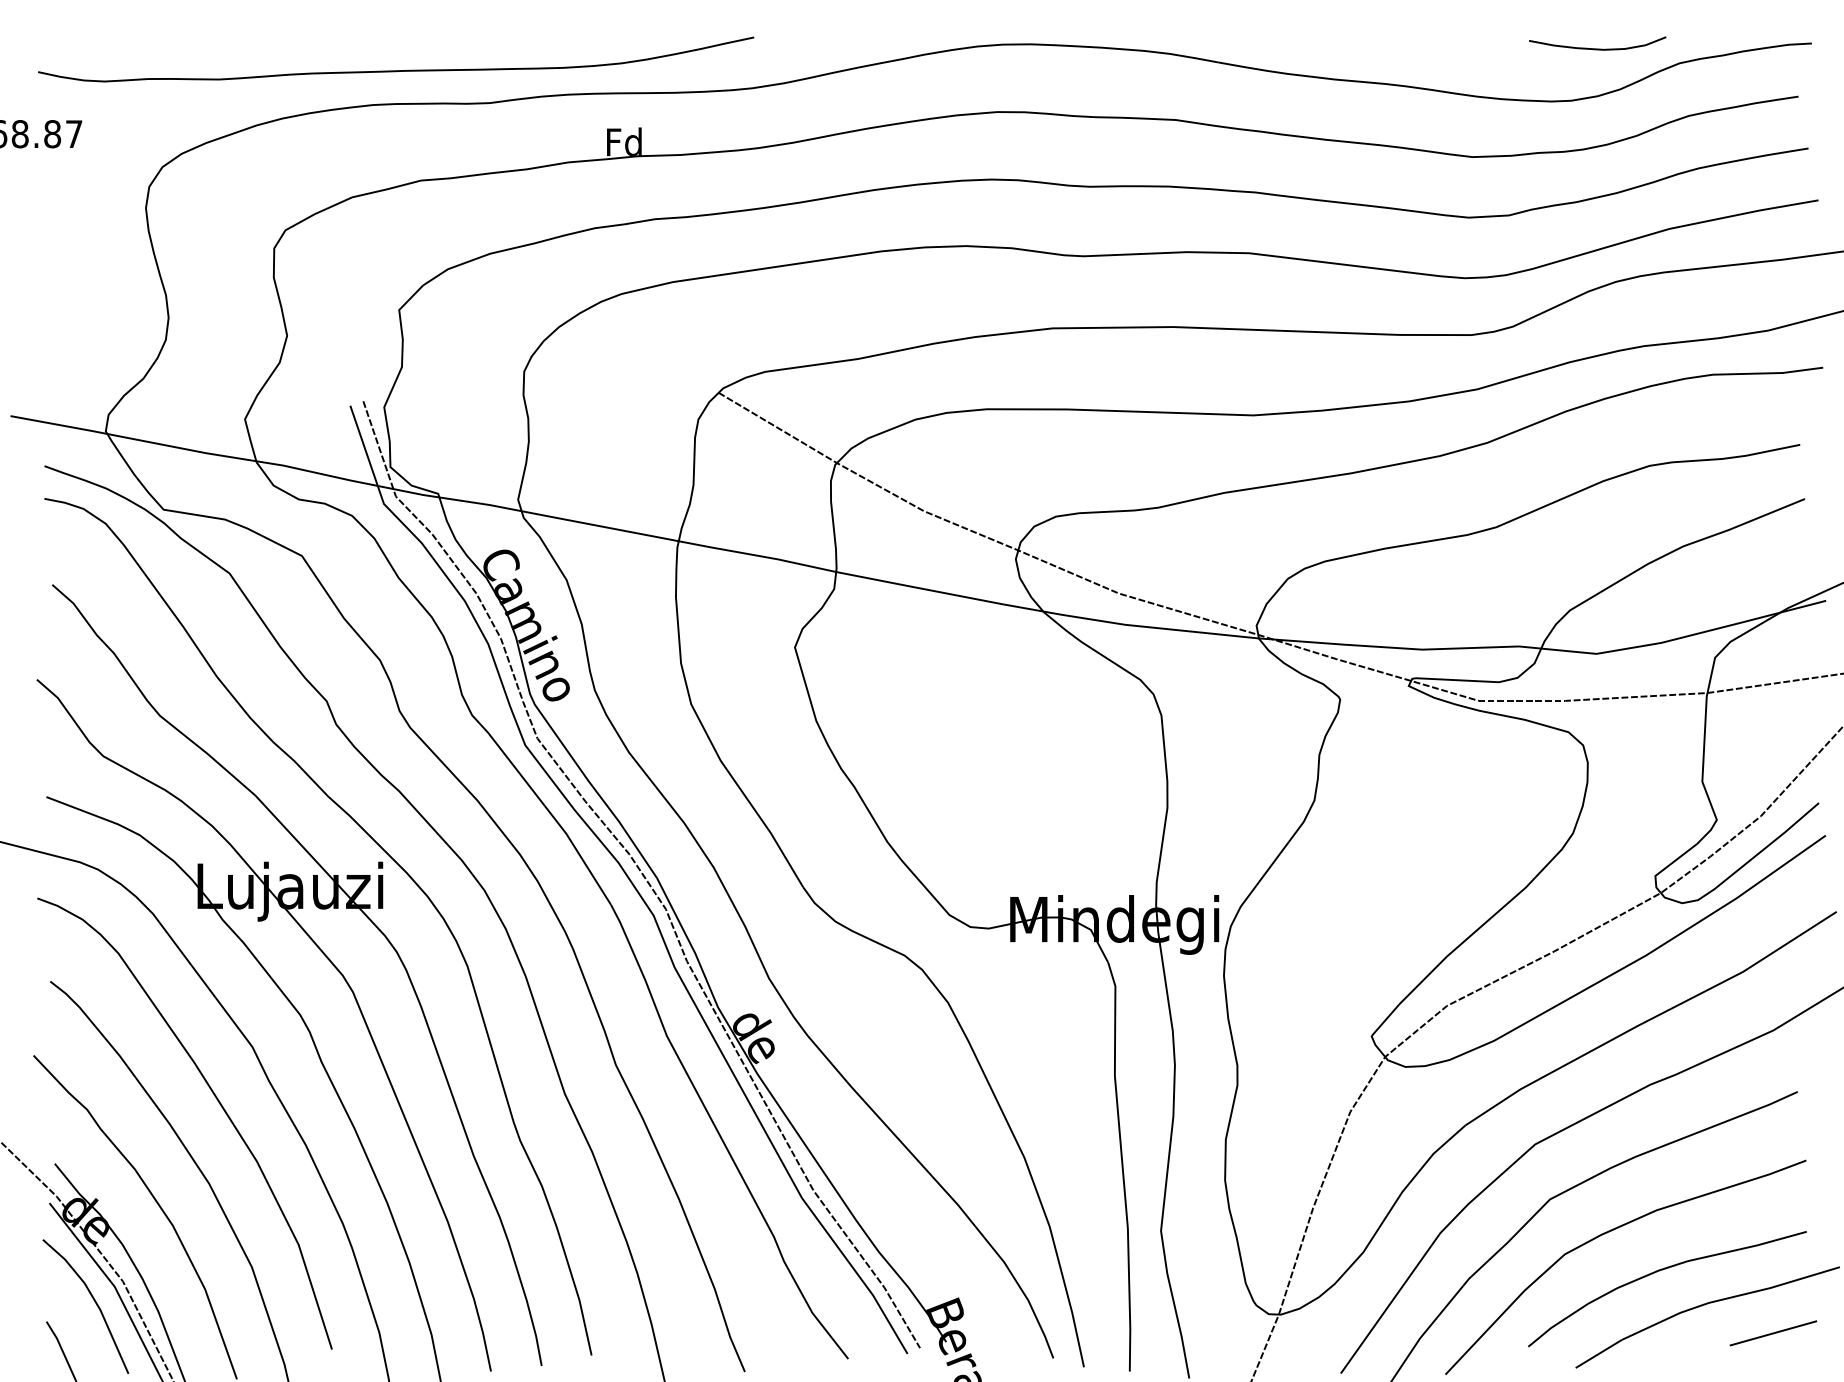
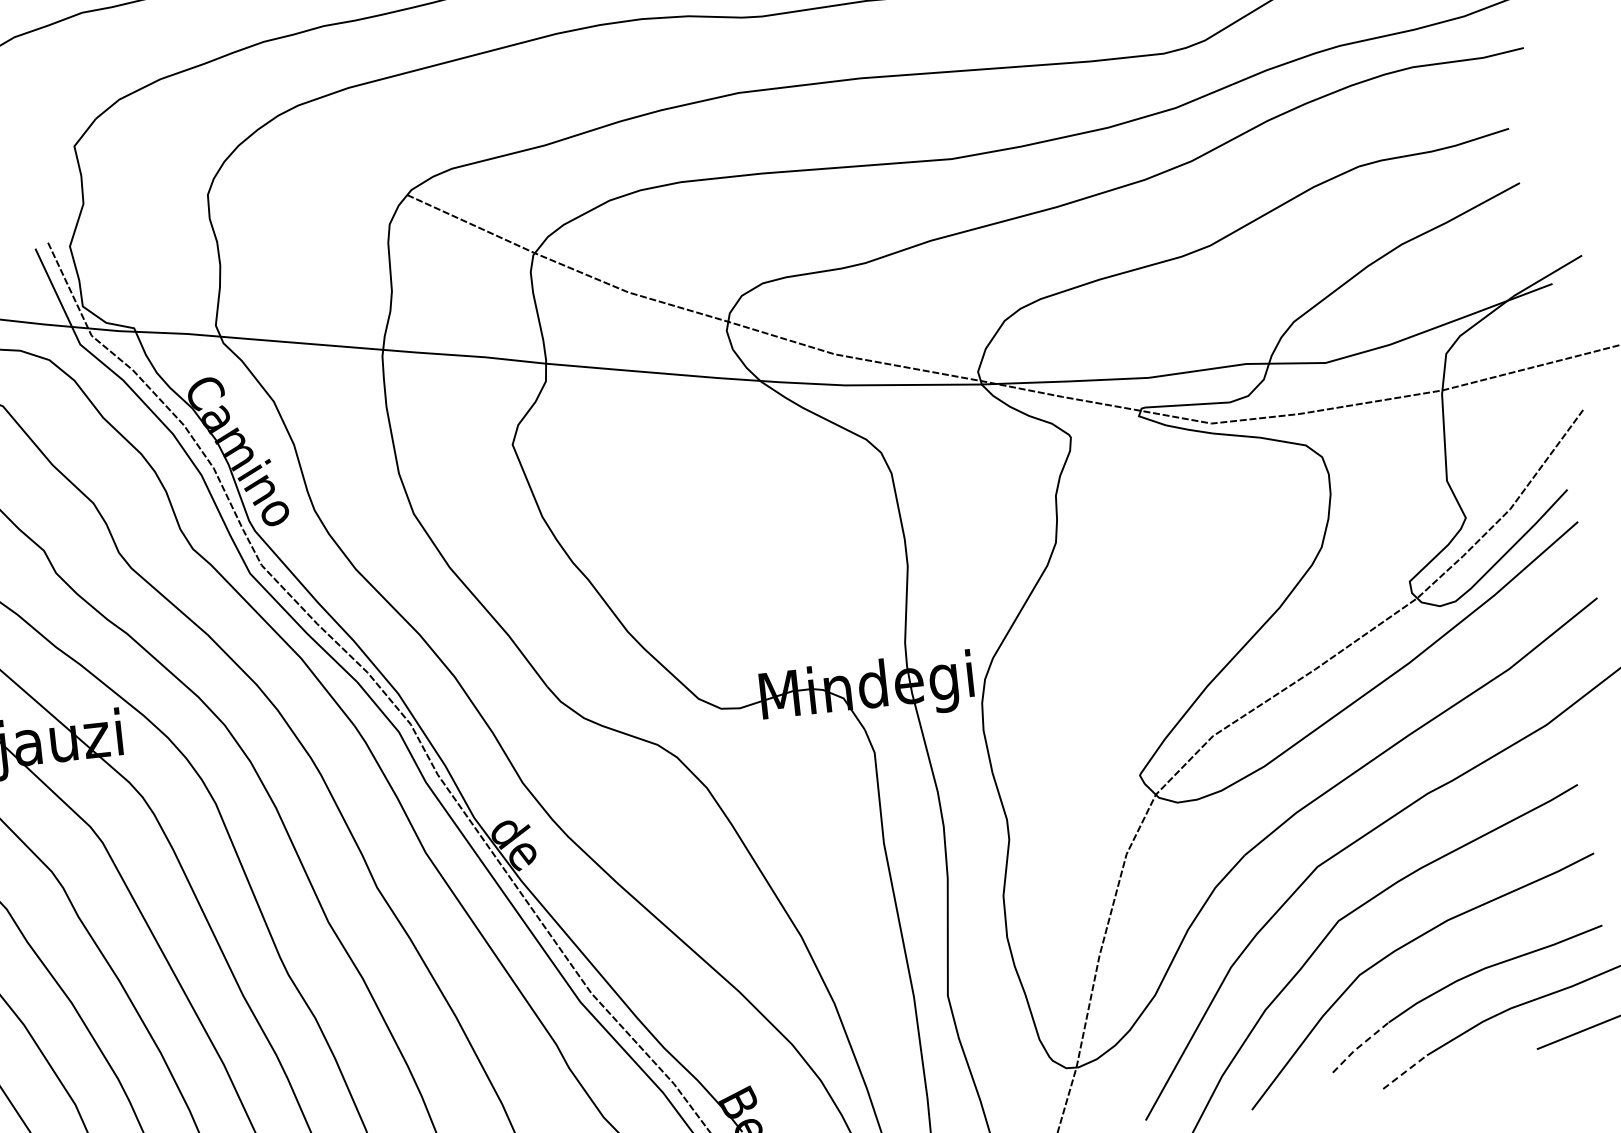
line: (1556, 1324) -> (1358, 1047), solid -> dashed
line: (1599, 1353) -> (1405, 1071), solid -> dashed

